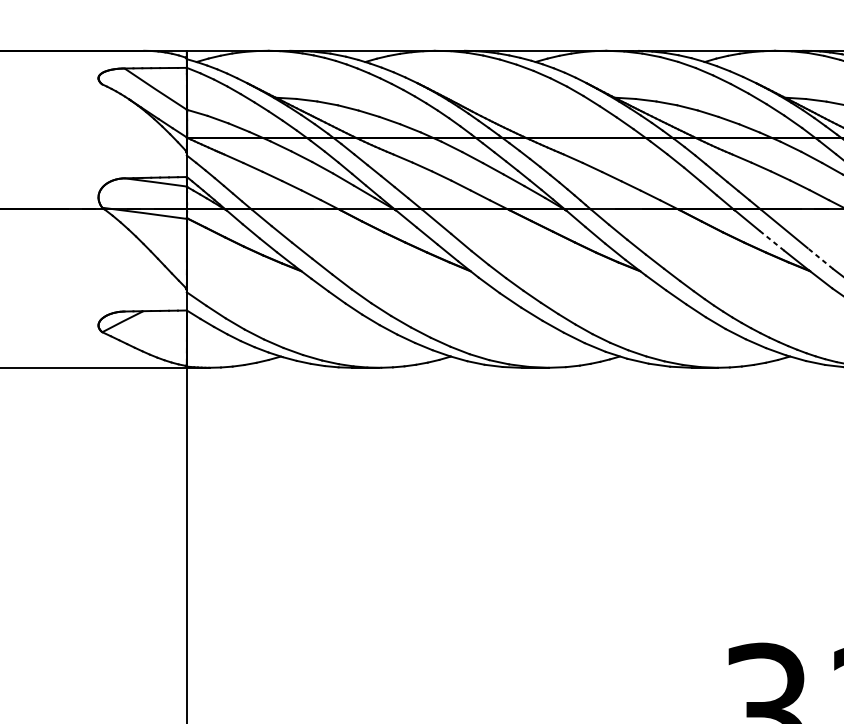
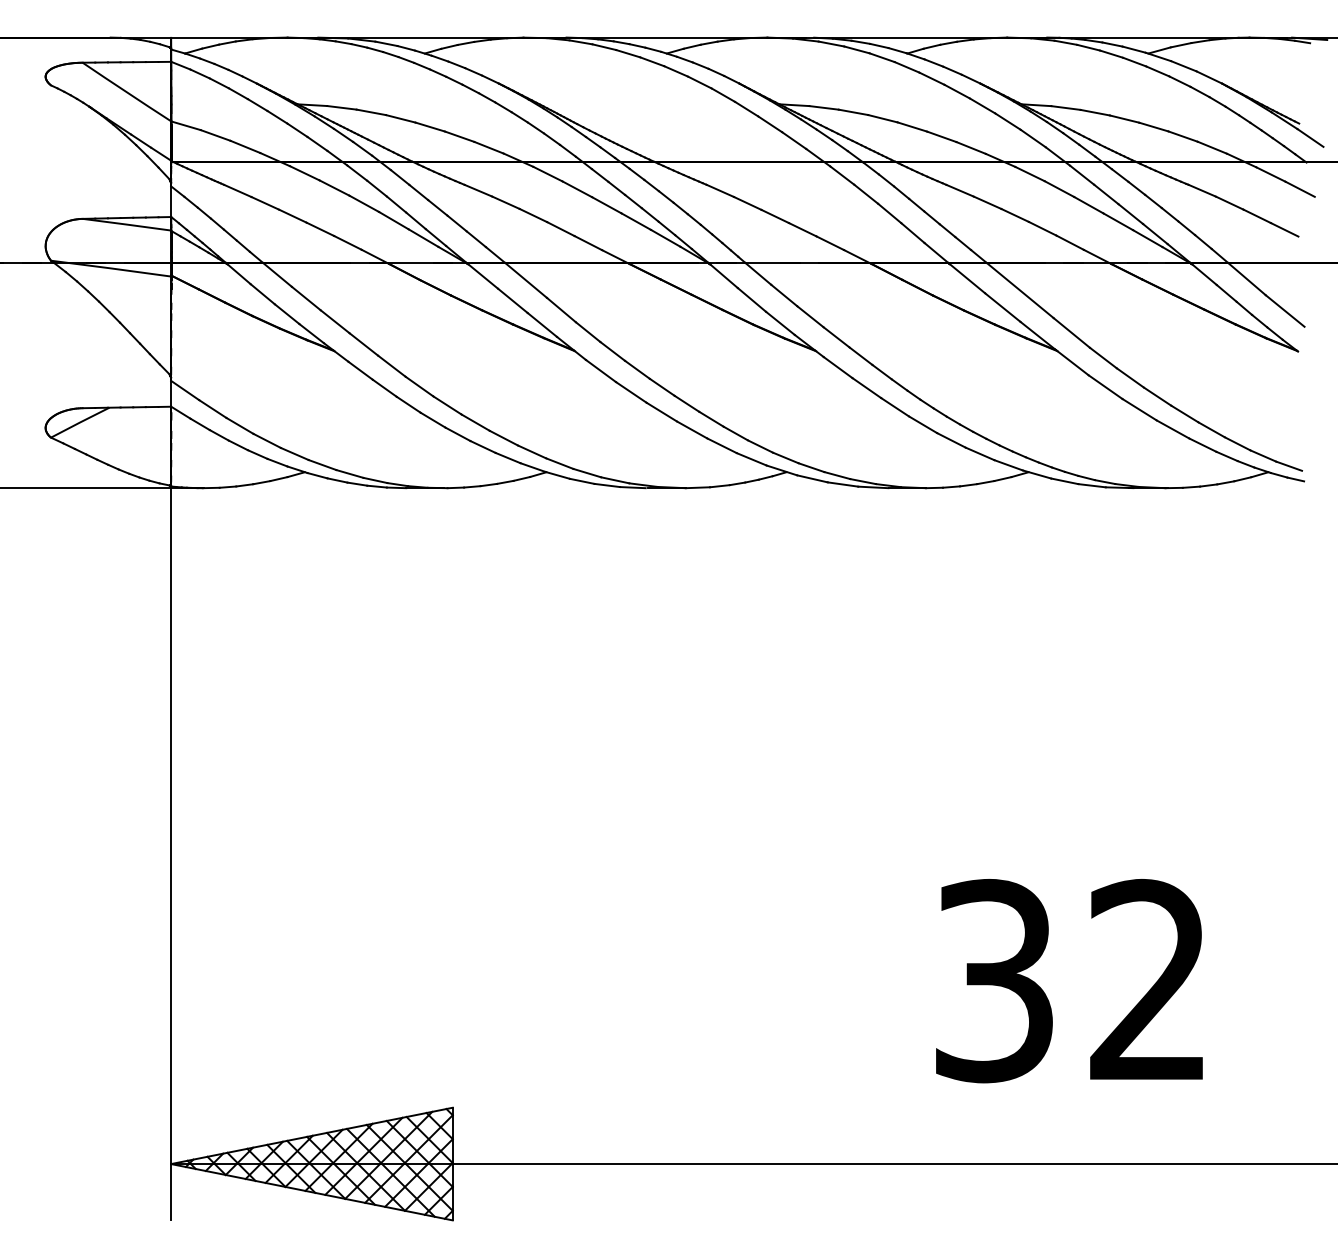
line: (771, 240) -> (1002, 307), dashed -> solid
line: (820, 258) -> (1071, 332), dashed -> solid

